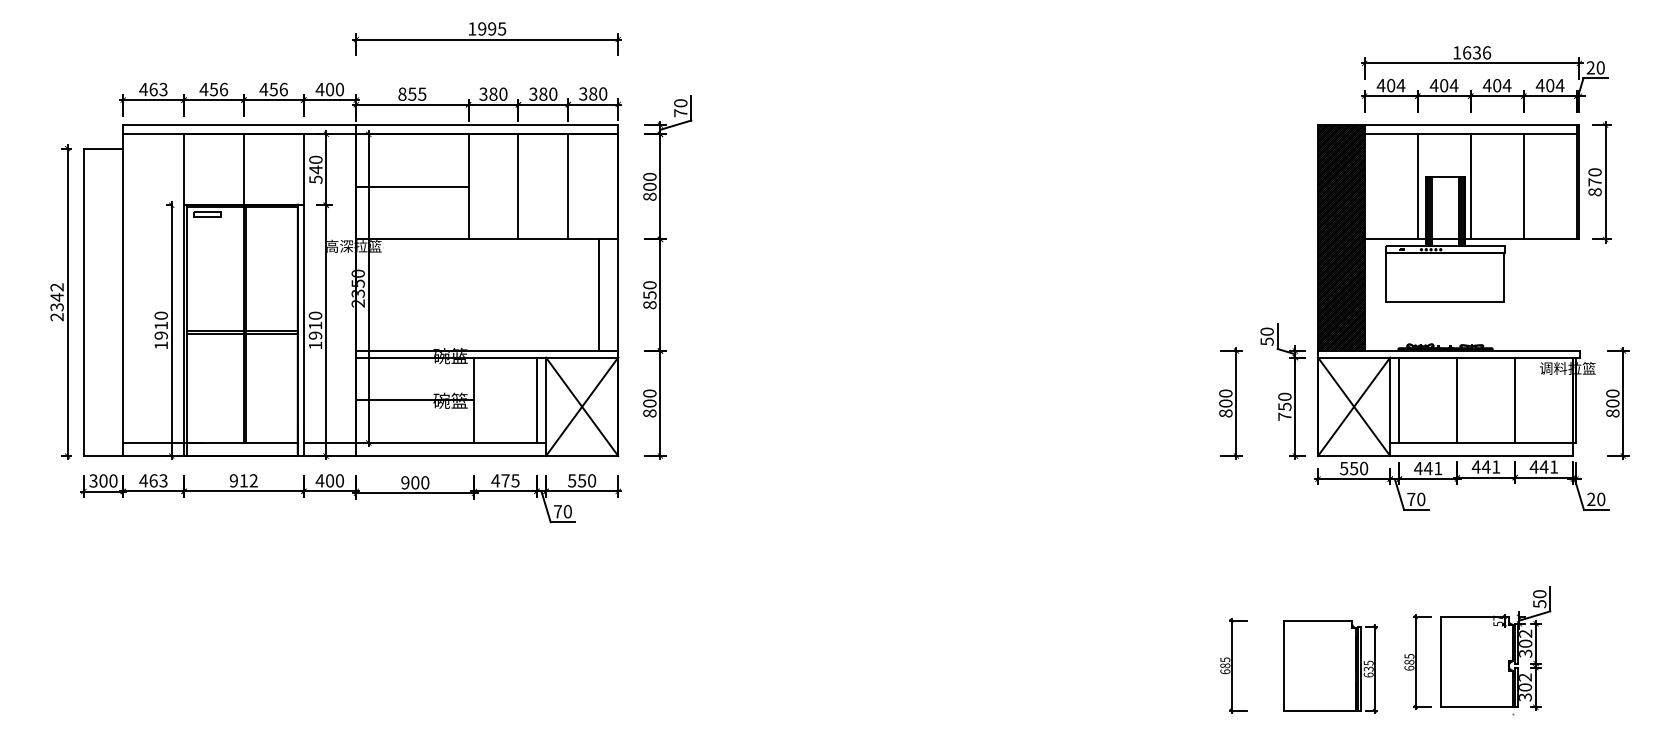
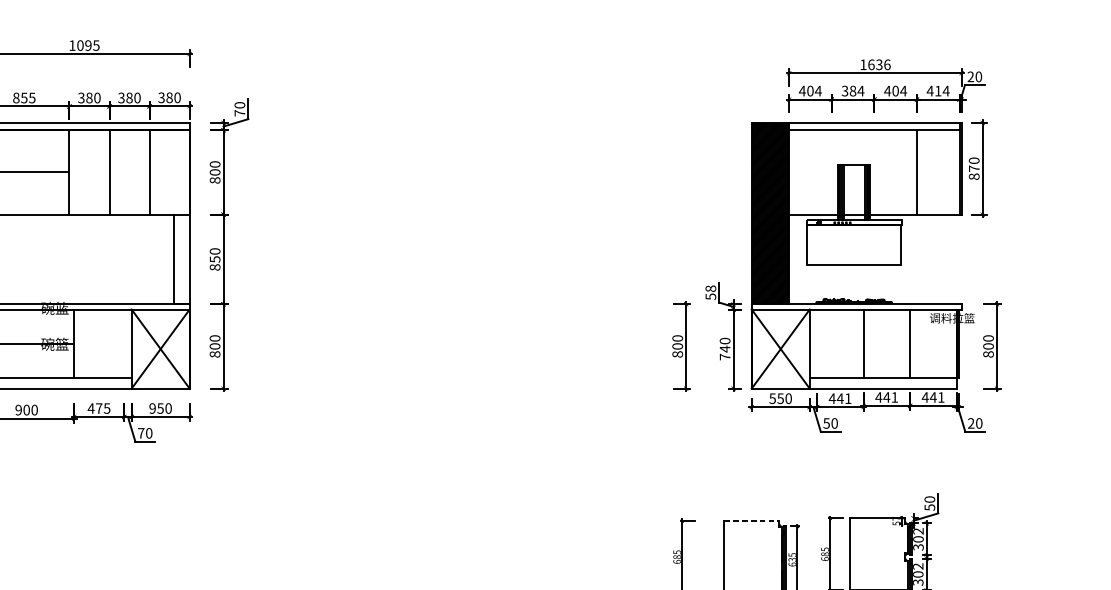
text: (482, 28) -> (80, 45), 1995 -> 1095
text: (1438, 85) -> (848, 91), 404 -> 384
text: (1550, 85) -> (938, 91), 404 -> 414
line: (1417, 186) -> (831, 172), removed
line: (1470, 186) -> (874, 172), removed
text: (1267, 331) -> (711, 288), 50 -> 58
line: (536, 399) -> (124, 343), removed
line: (1399, 399) -> (817, 343), removed
text: (1284, 406) -> (724, 348), 750 -> 740
text: (572, 480) -> (152, 408), 550 -> 950
text: (1411, 499) -> (826, 423), 70 -> 50
line: (1318, 620) -> (752, 520), solid -> dashed

